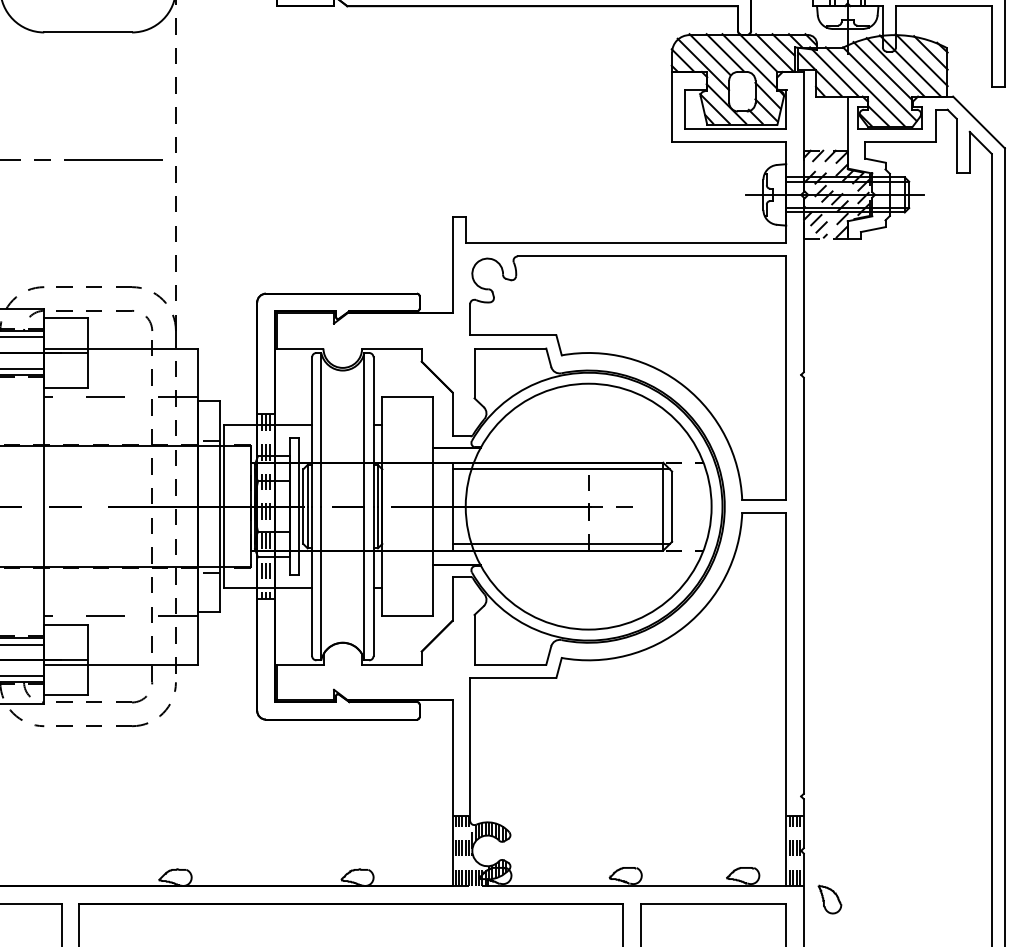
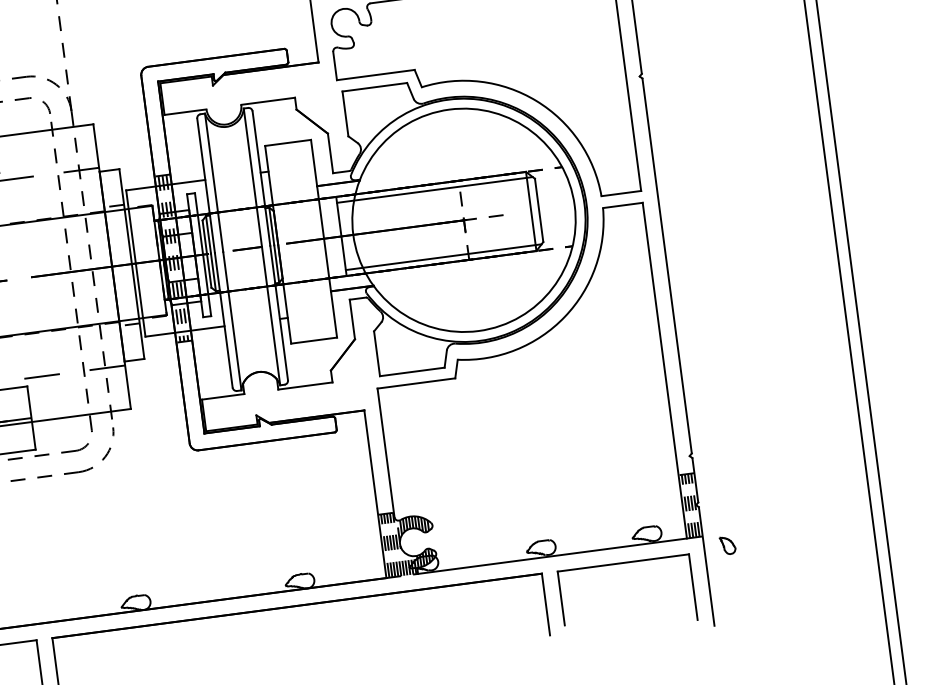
part: (829, 899) -> (727, 545), size x0.7

